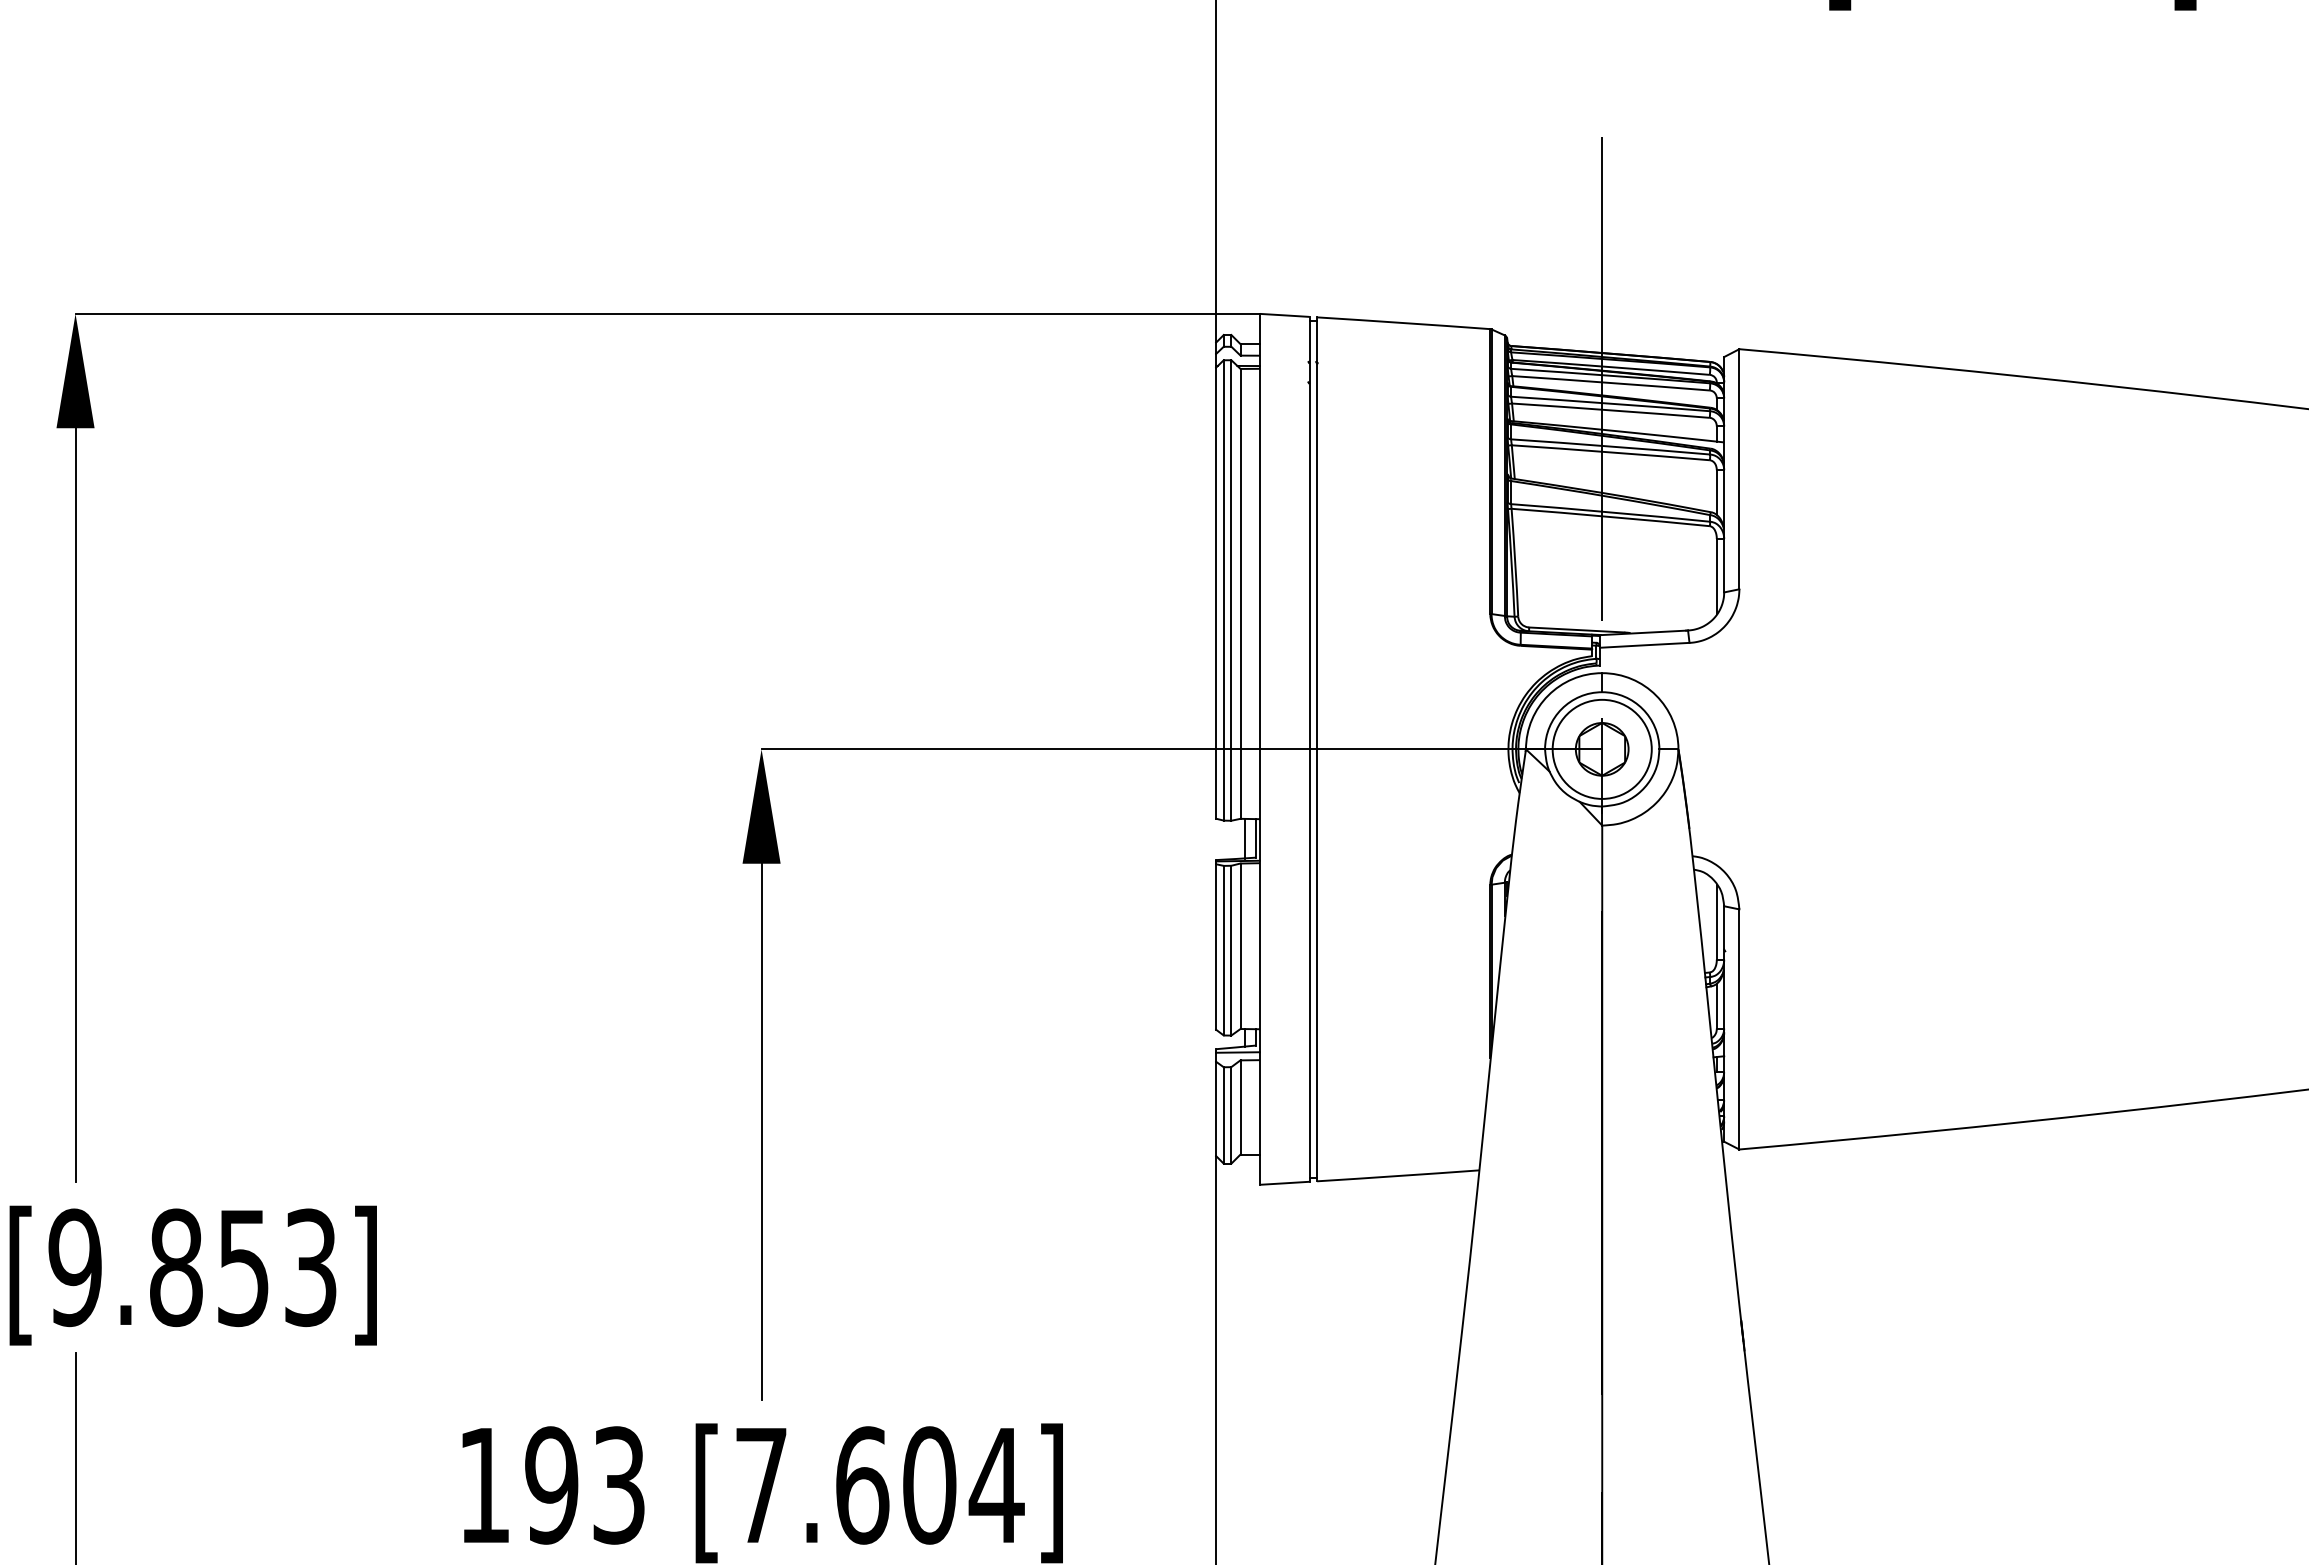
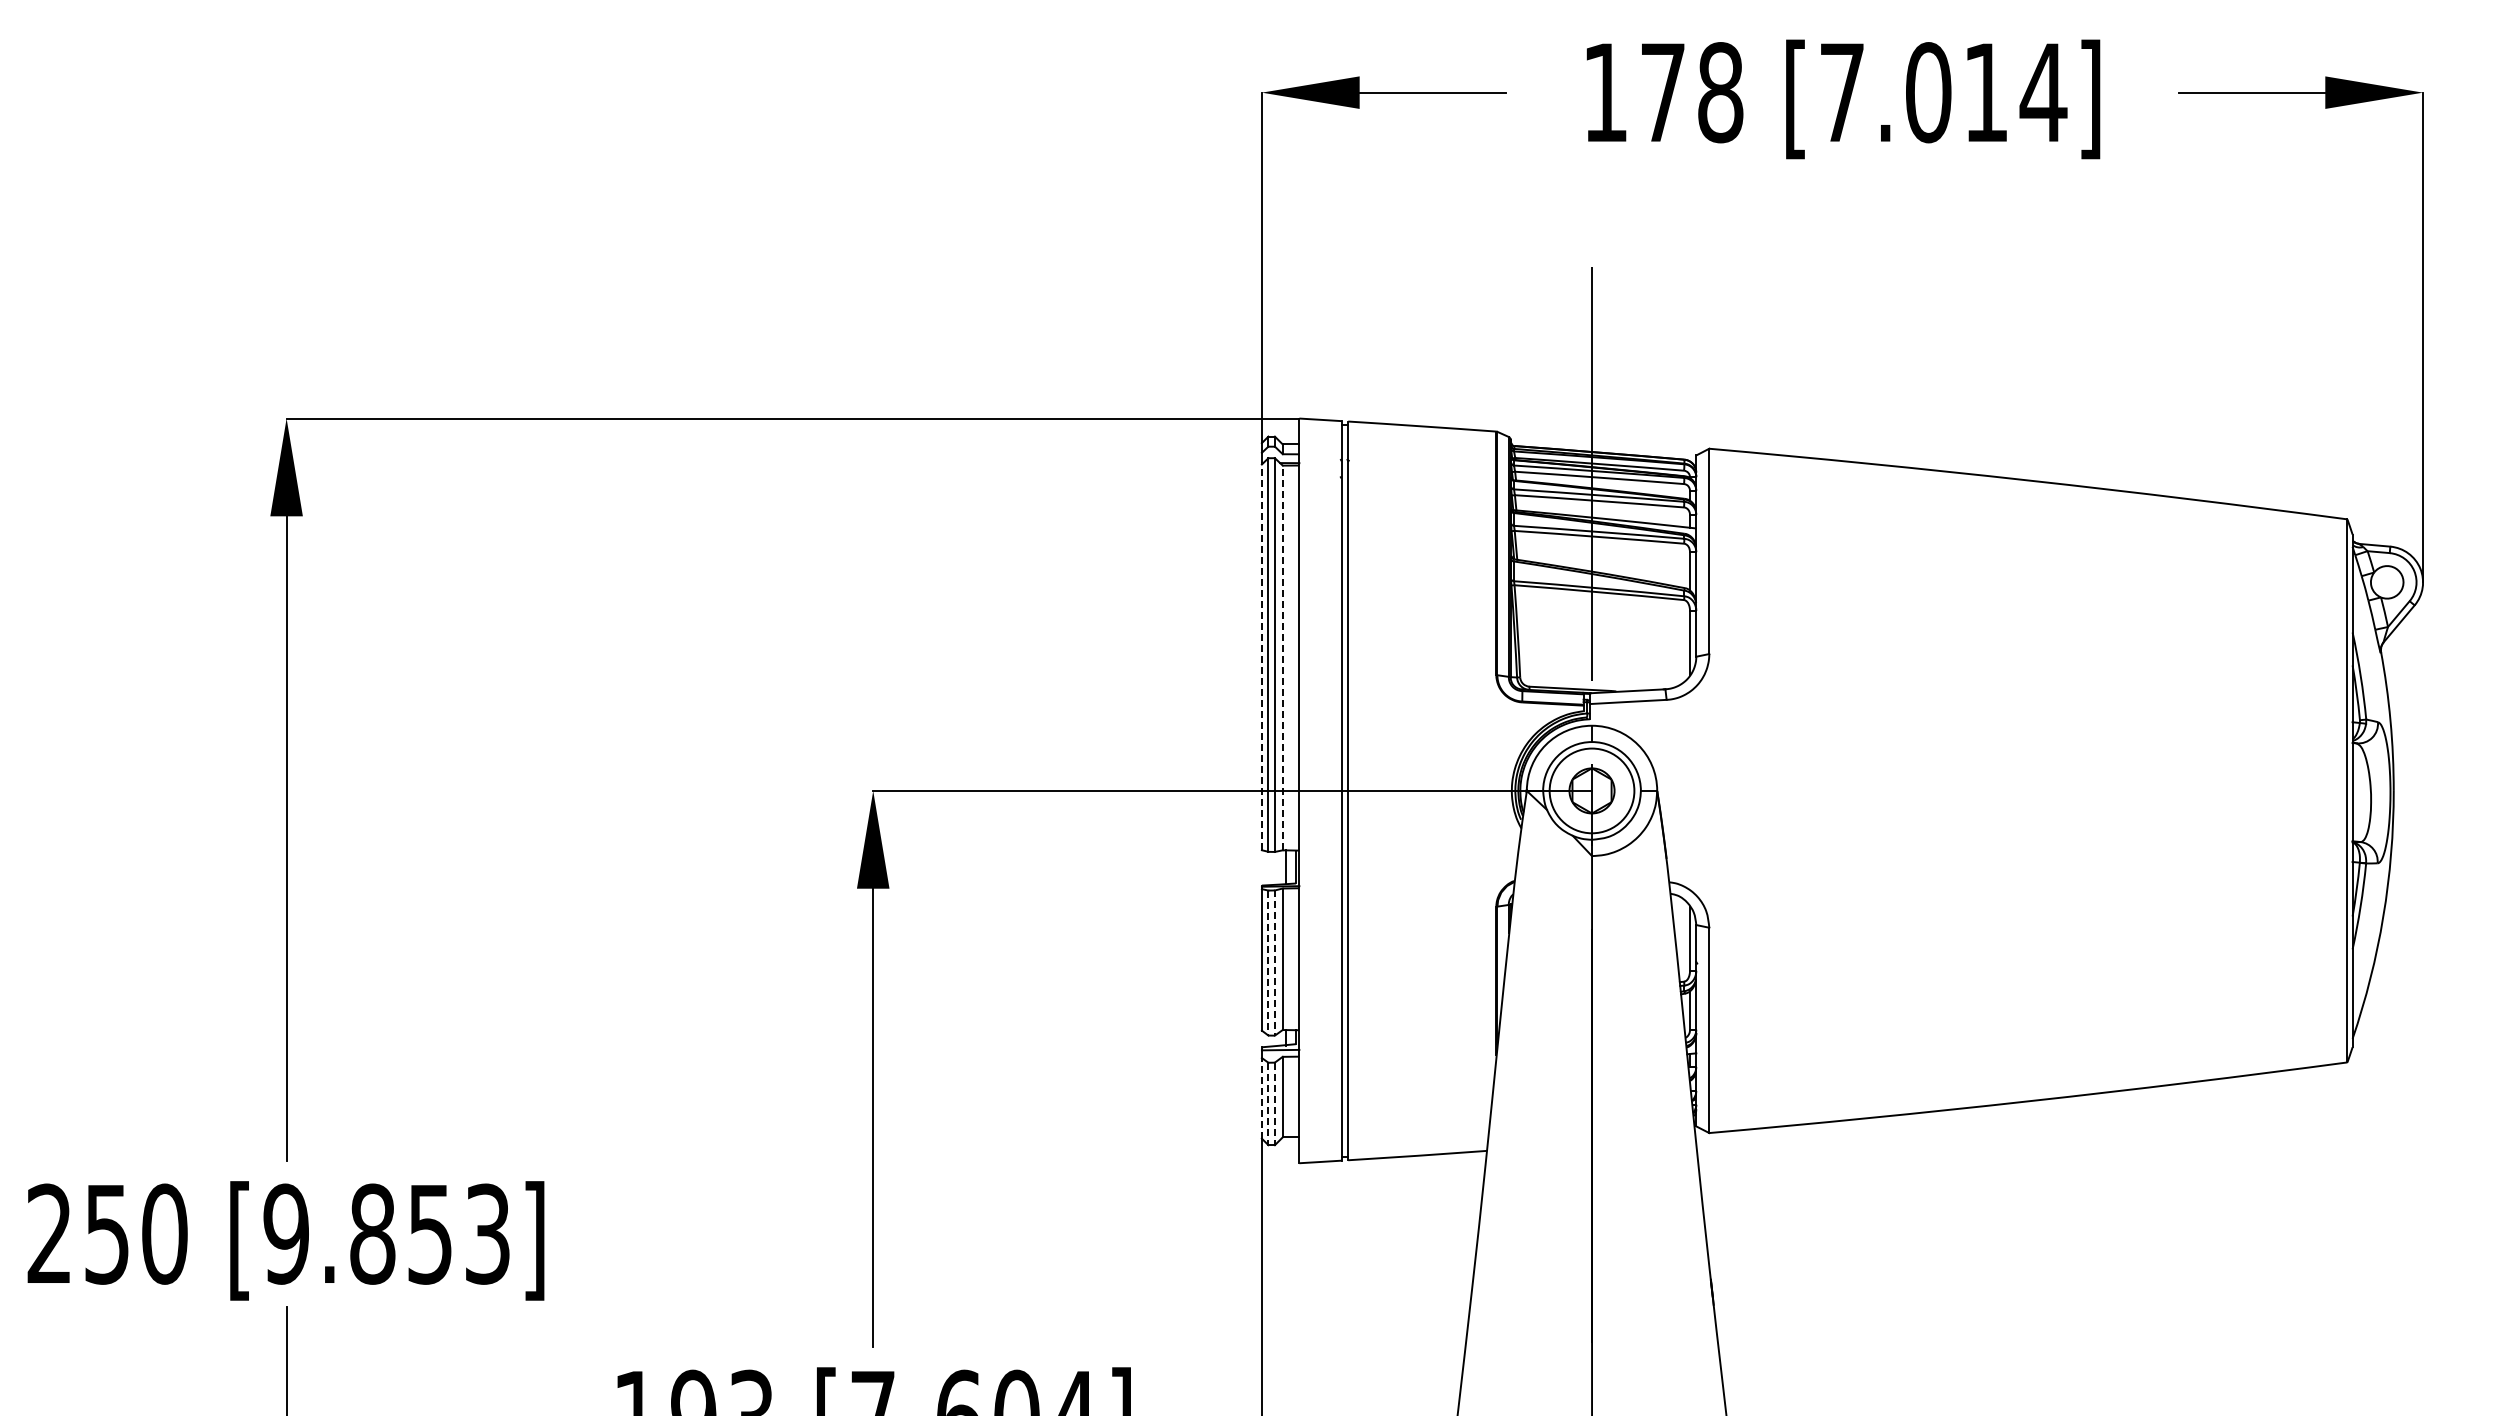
line: (1215, 593) -> (1261, 657), solid -> dashed
line: (1240, 593) -> (1282, 657), solid -> dashed
line: (1223, 951) -> (1268, 963), solid -> dashed
line: (1230, 951) -> (1274, 963), solid -> dashed
line: (1215, 1107) -> (1261, 1097), solid -> dashed
line: (1223, 1116) -> (1268, 1104), solid -> dashed
line: (1230, 1116) -> (1274, 1104), solid -> dashed

